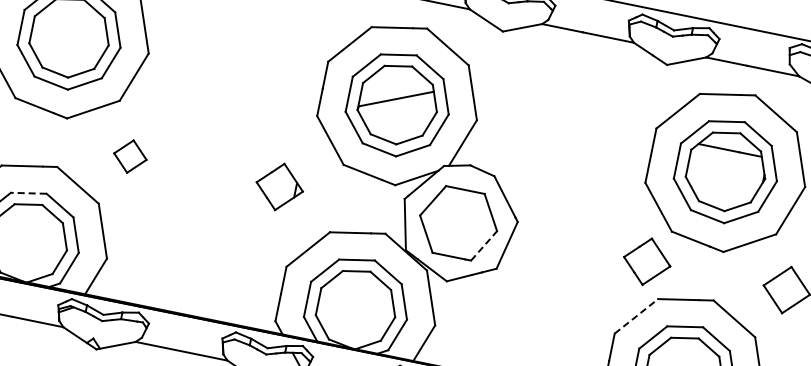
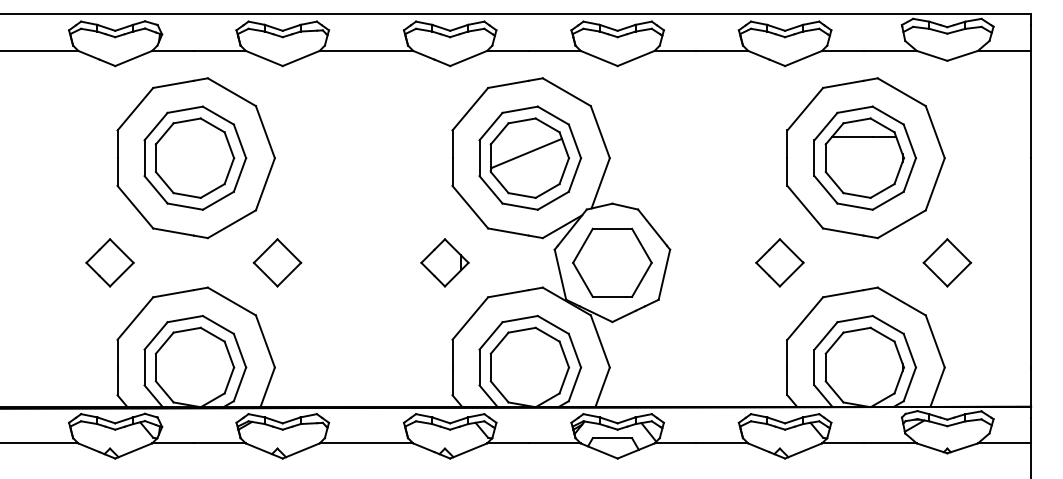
part: (130, 156) -> (277, 262), size x1.43
part: (279, 186) -> (444, 262), moved
line: (28, 193) -> (185, 319), dashed -> solid
line: (483, 245) -> (641, 279), dashed -> solid
part: (646, 261) -> (779, 262), moved
line: (636, 316) -> (805, 318), dashed -> solid

